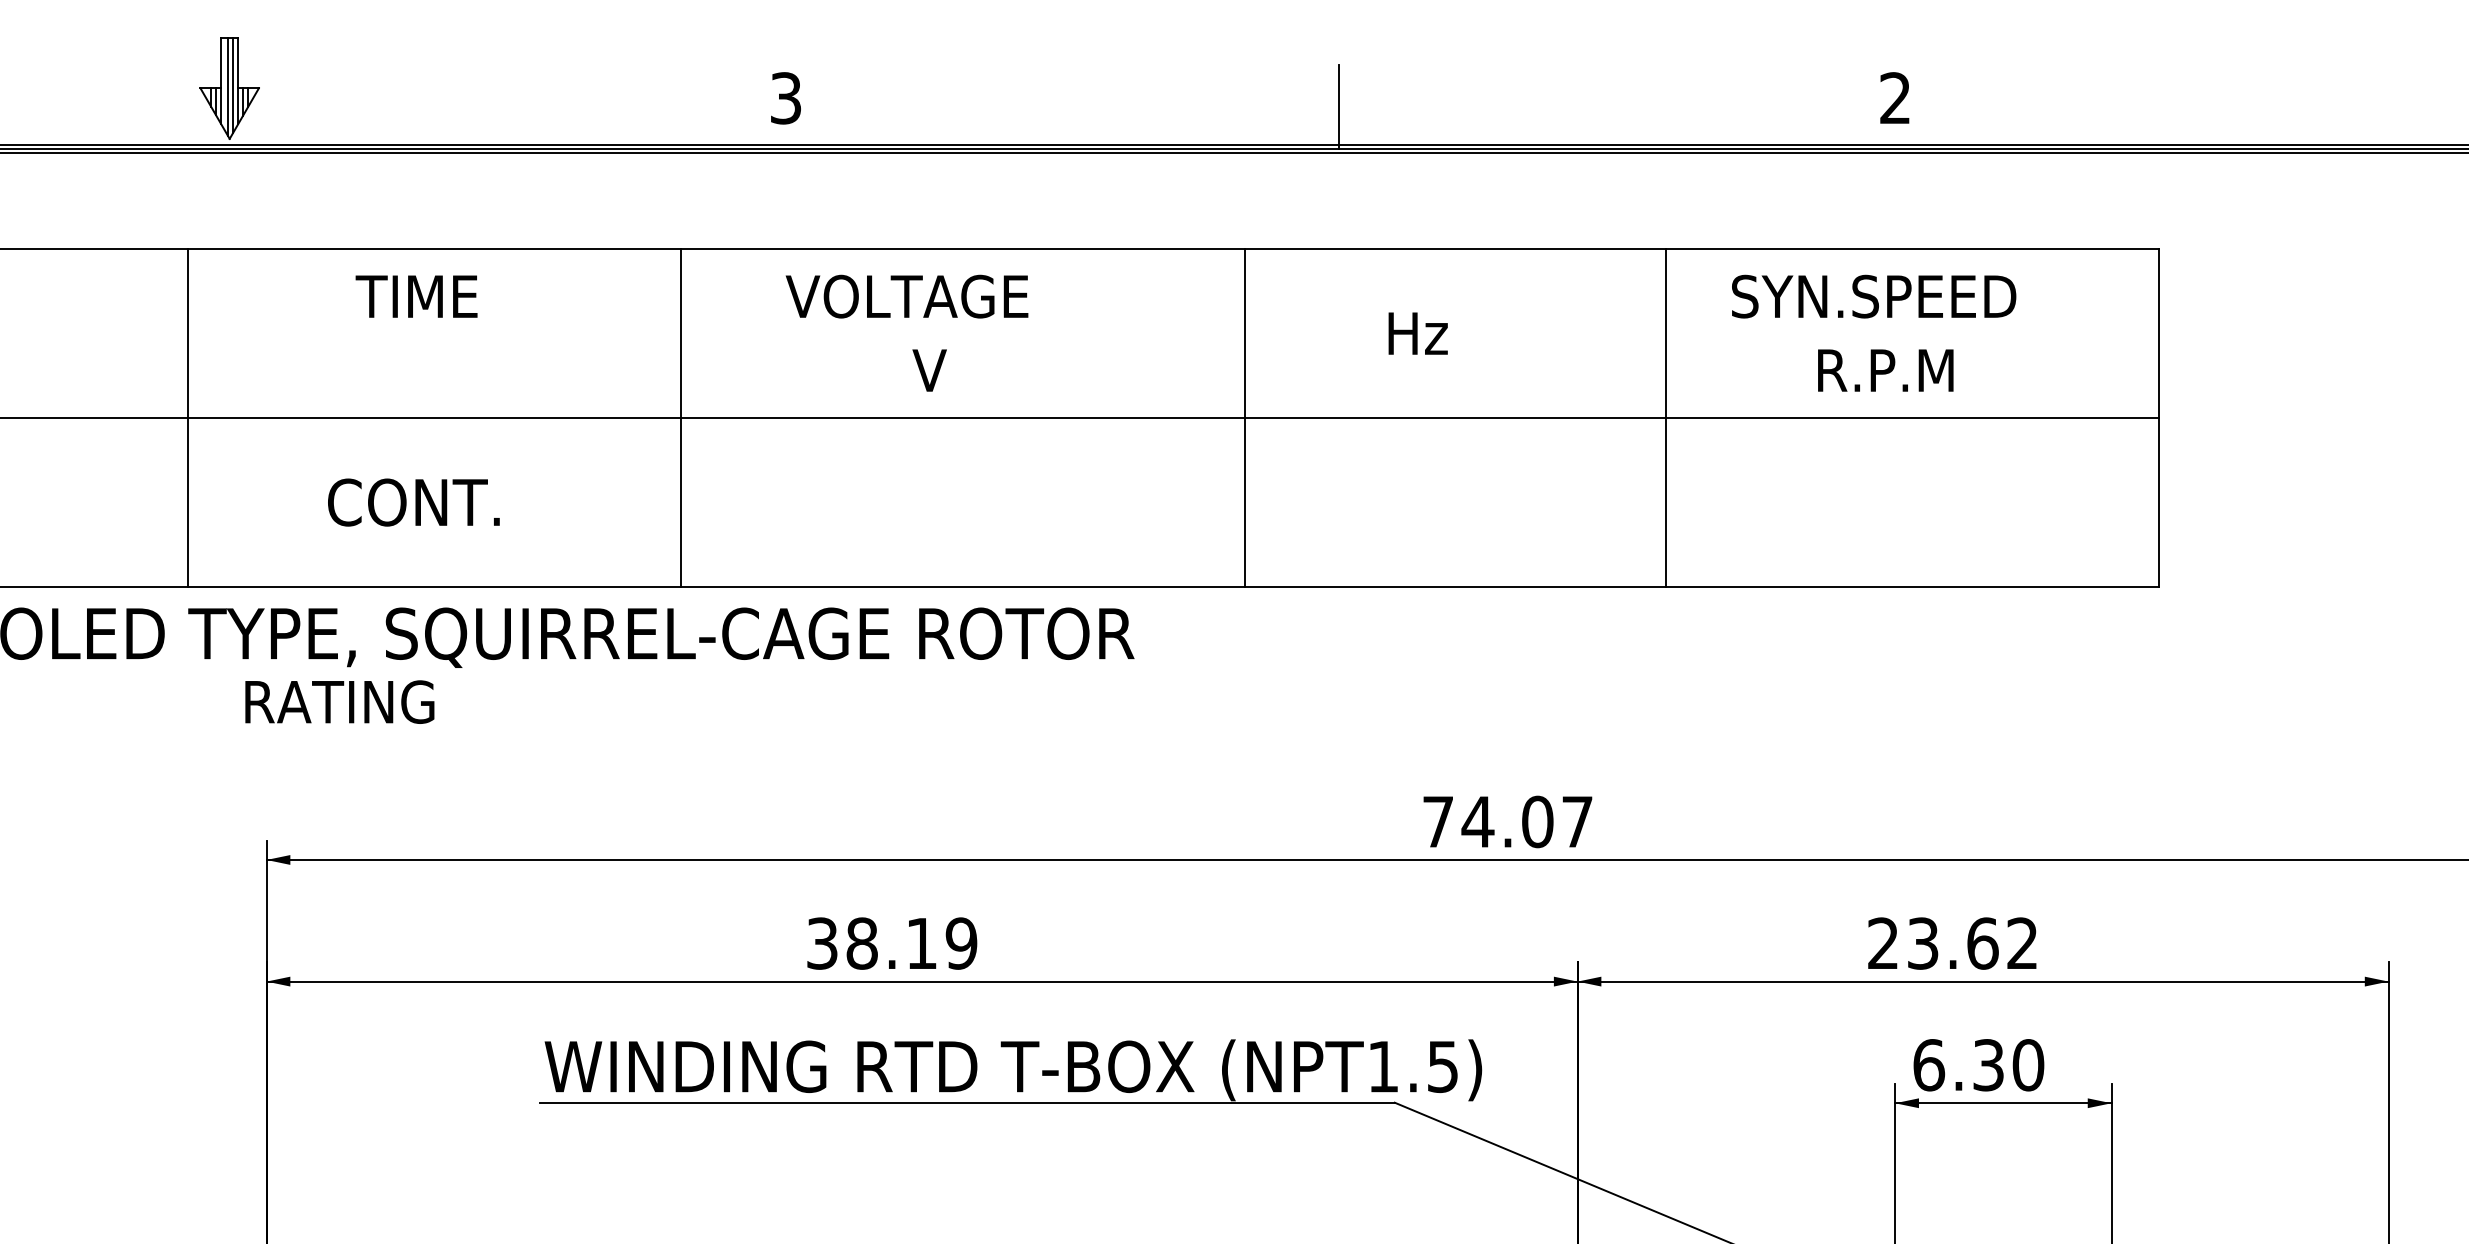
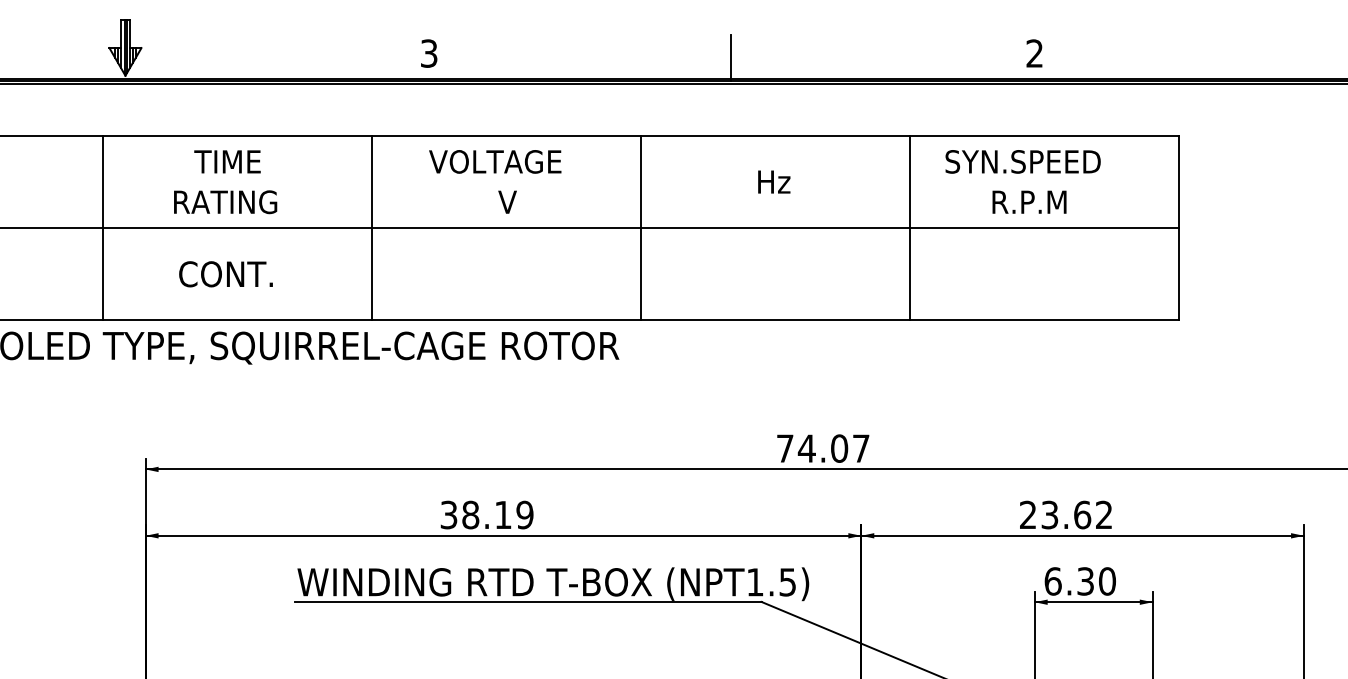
line: (1244, 416) -> (640, 227), moved
text: (339, 702) -> (225, 202), moved

